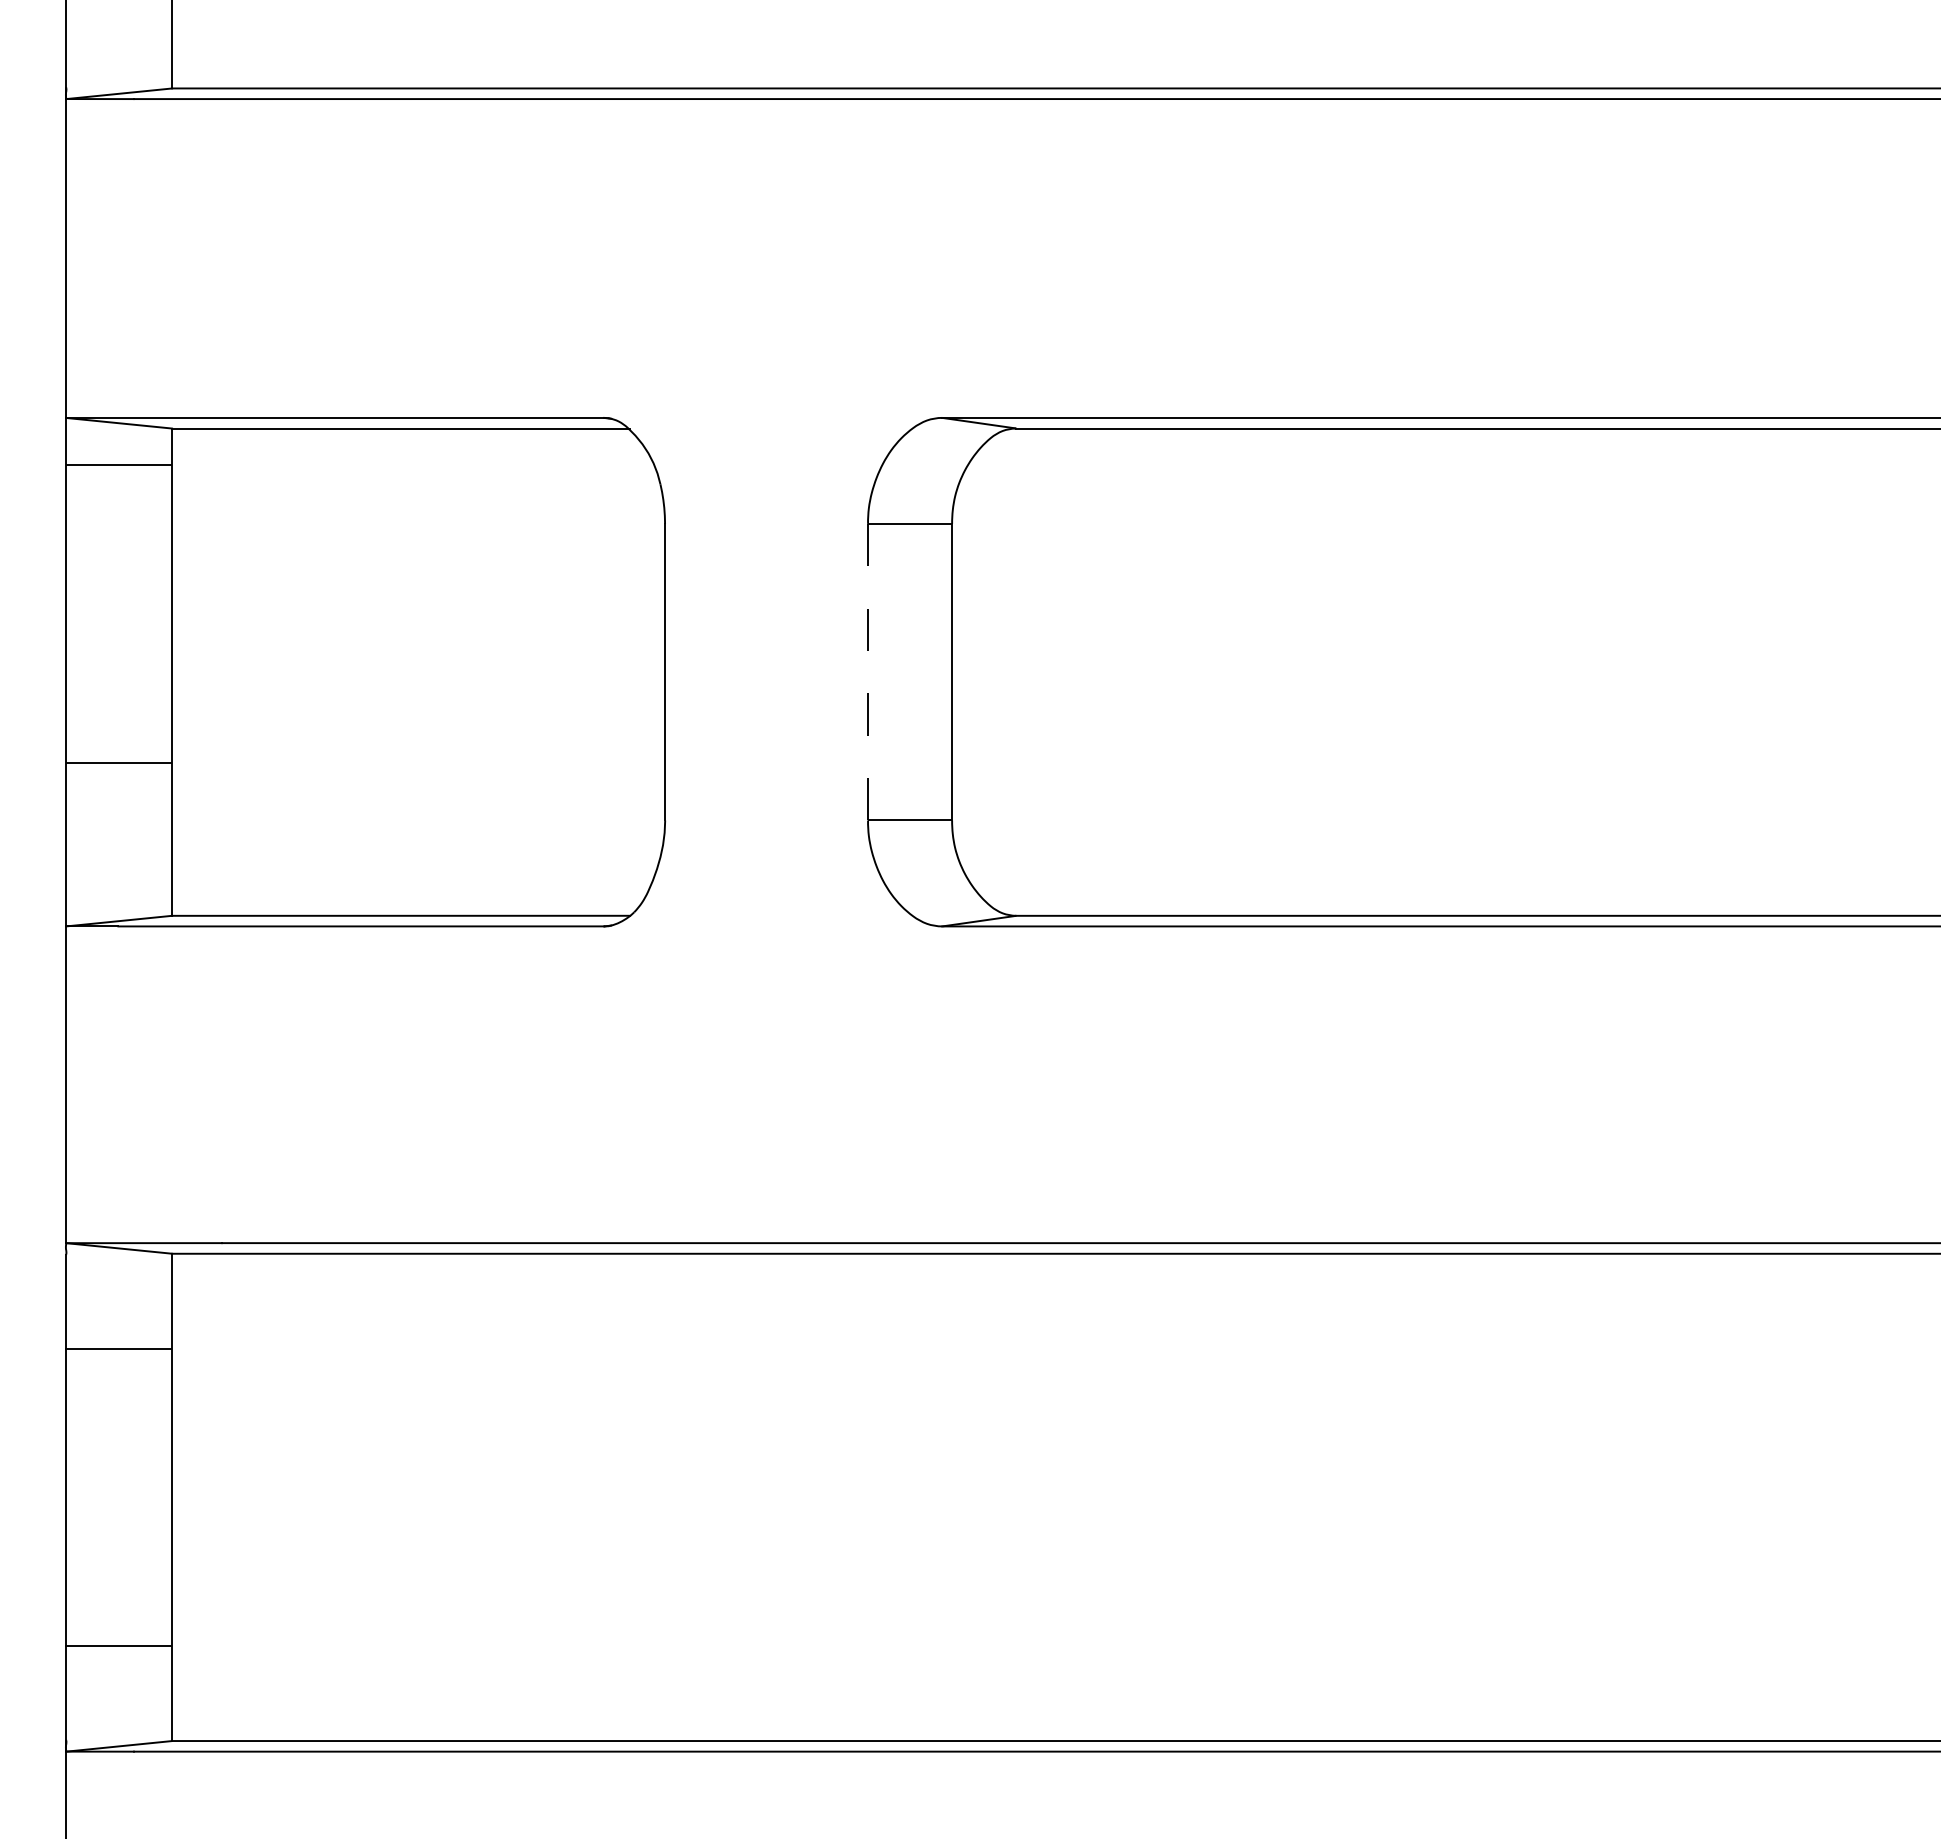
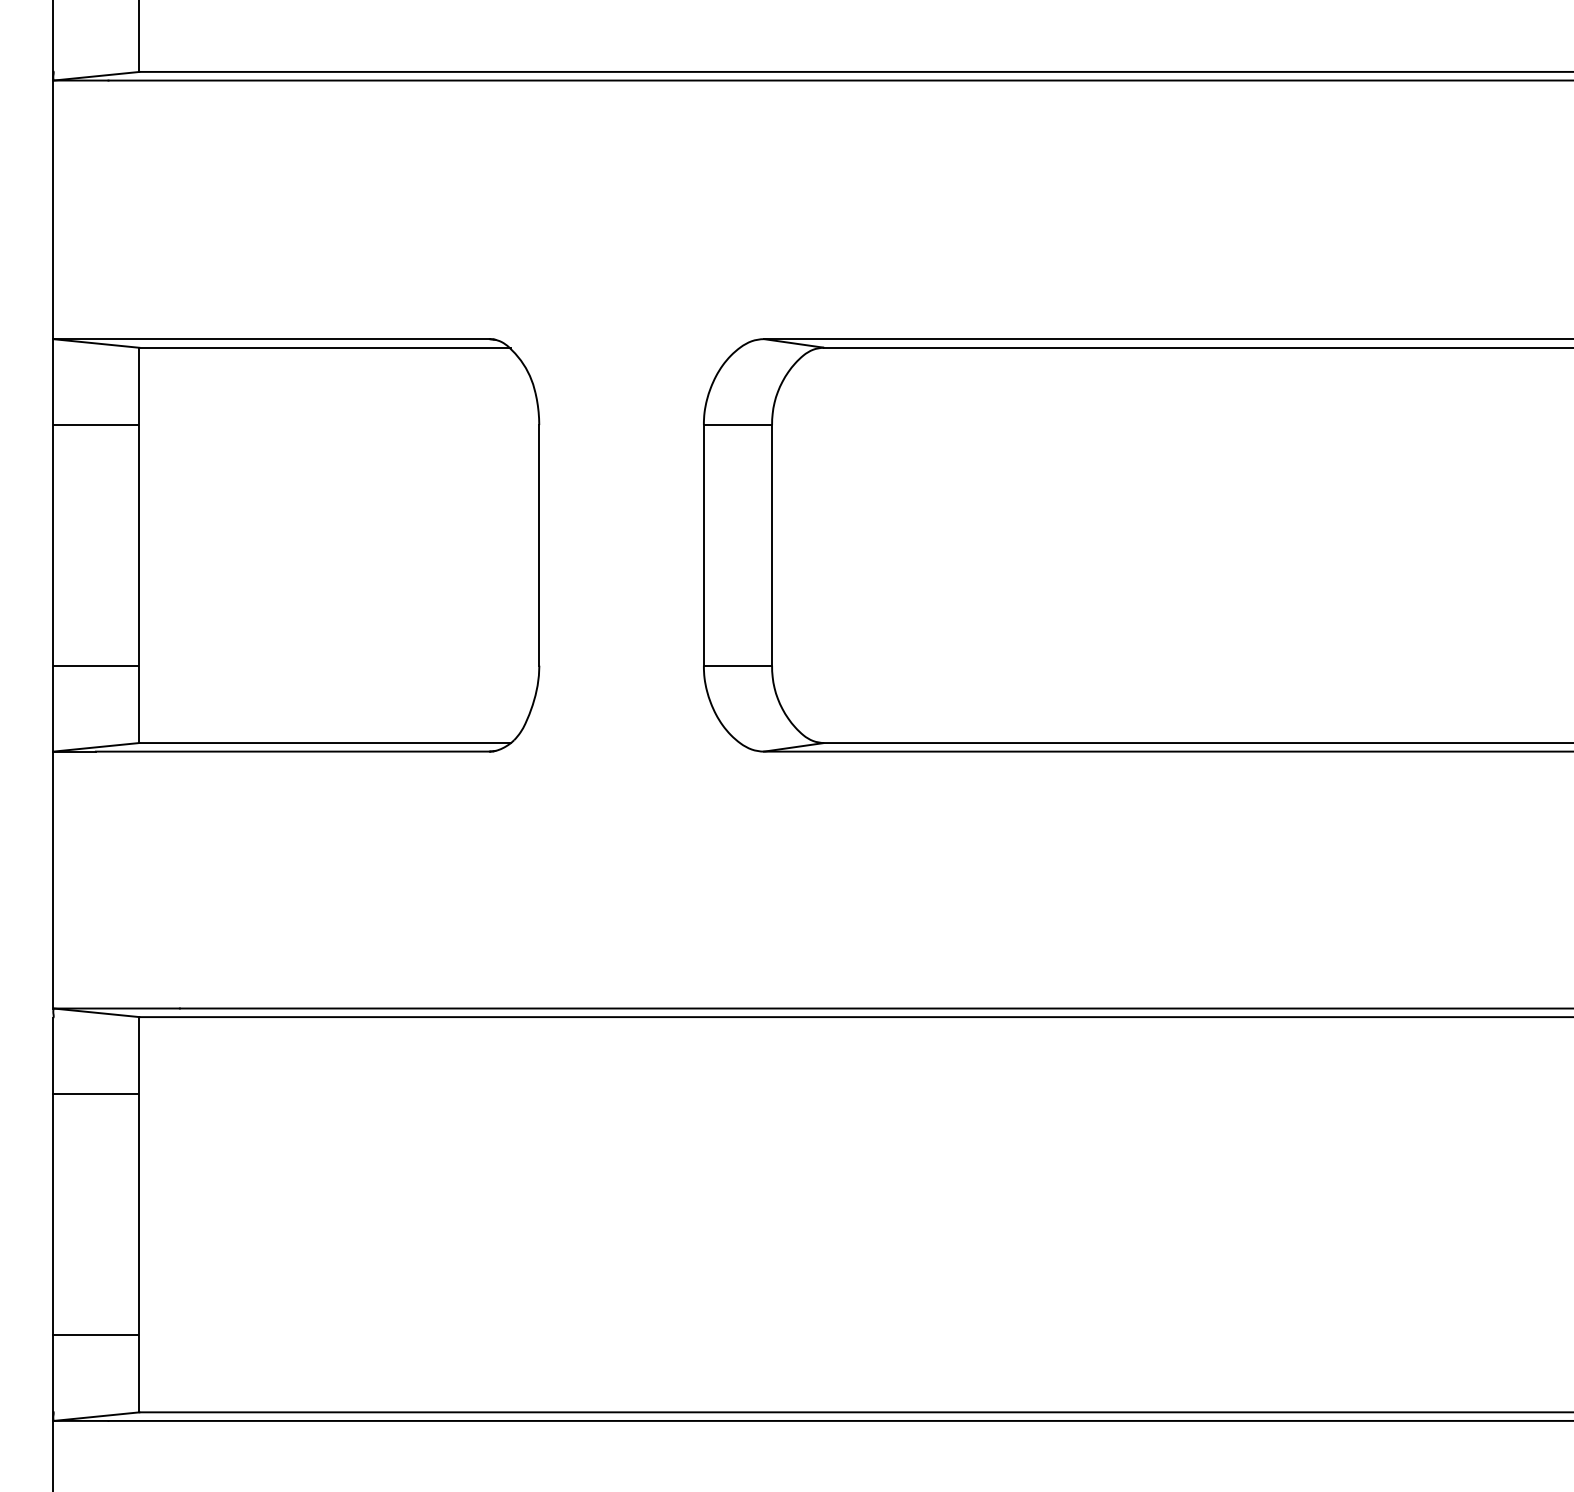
line: (119, 464) -> (96, 424), moved
line: (868, 672) -> (704, 545), dashed -> solid
line: (119, 763) -> (96, 665), moved

